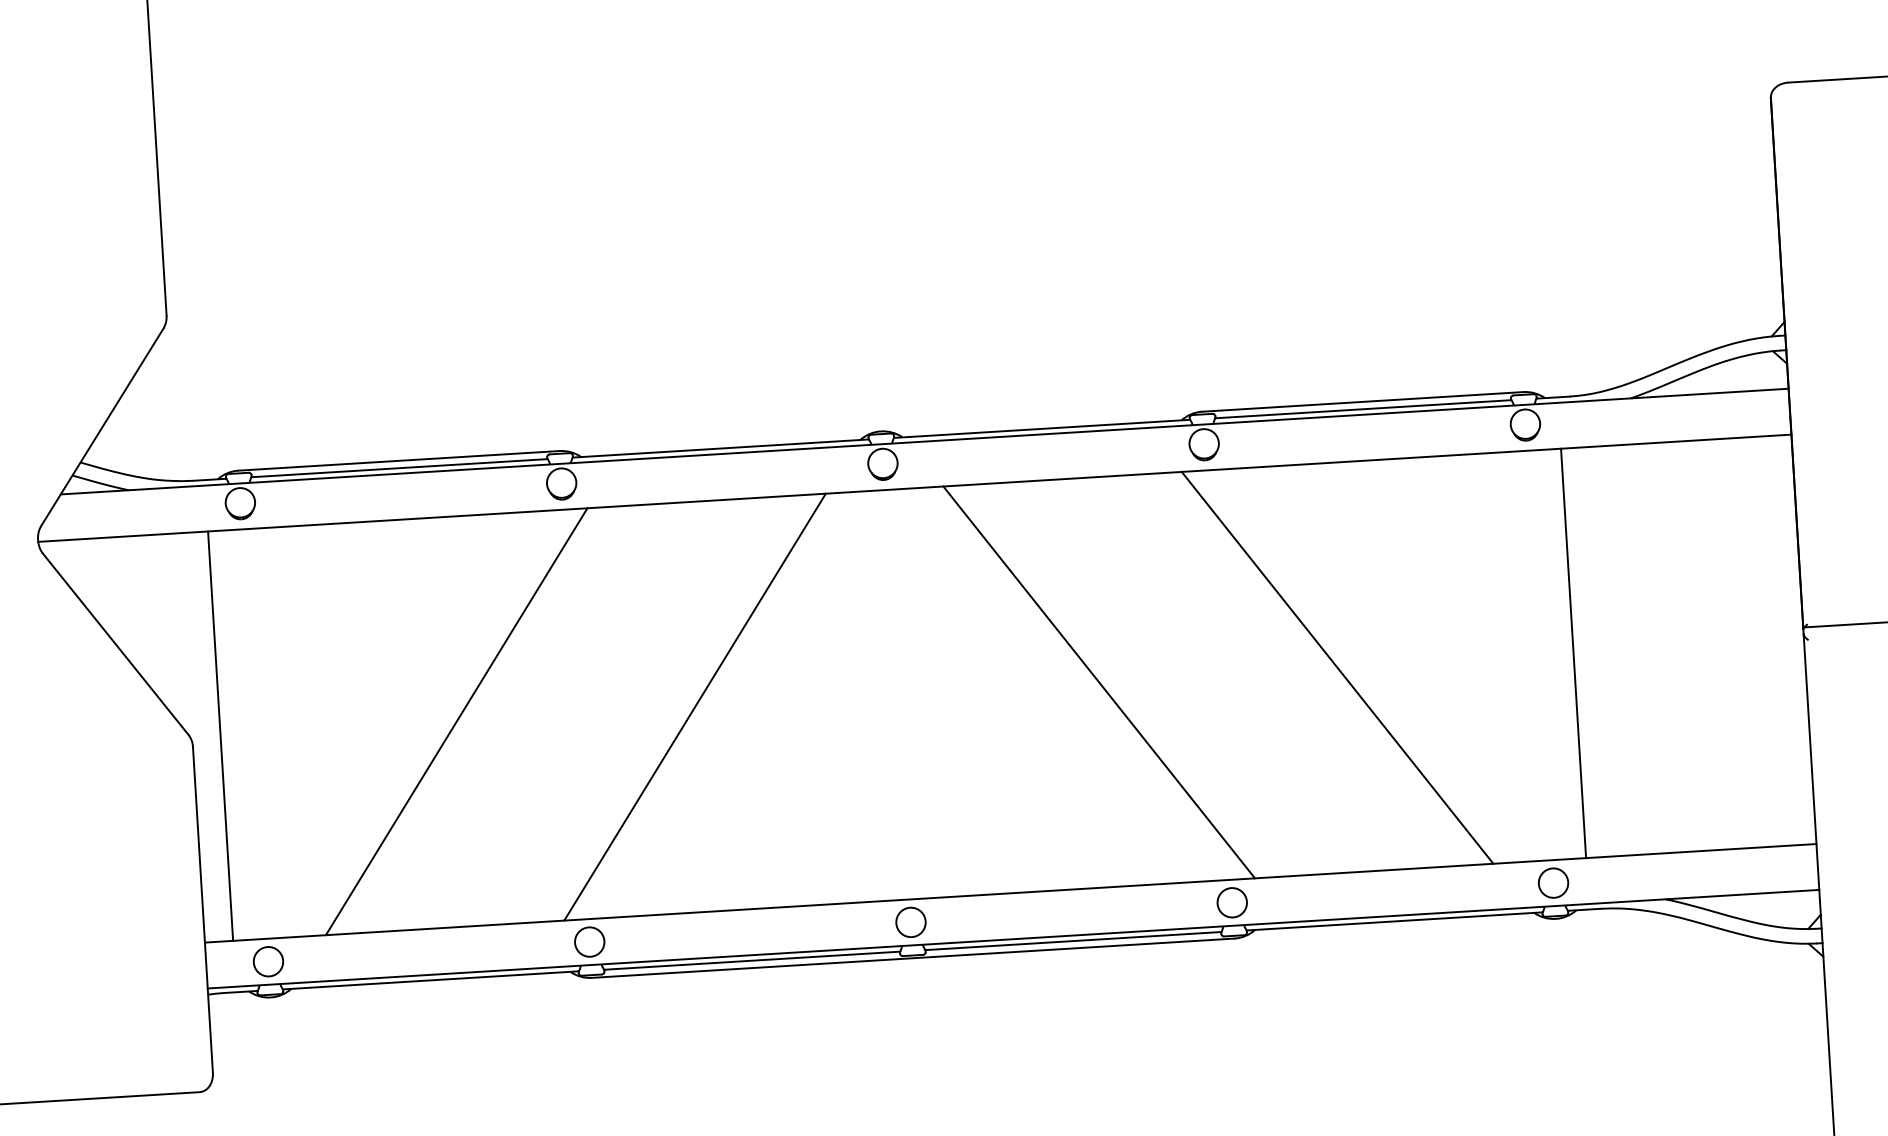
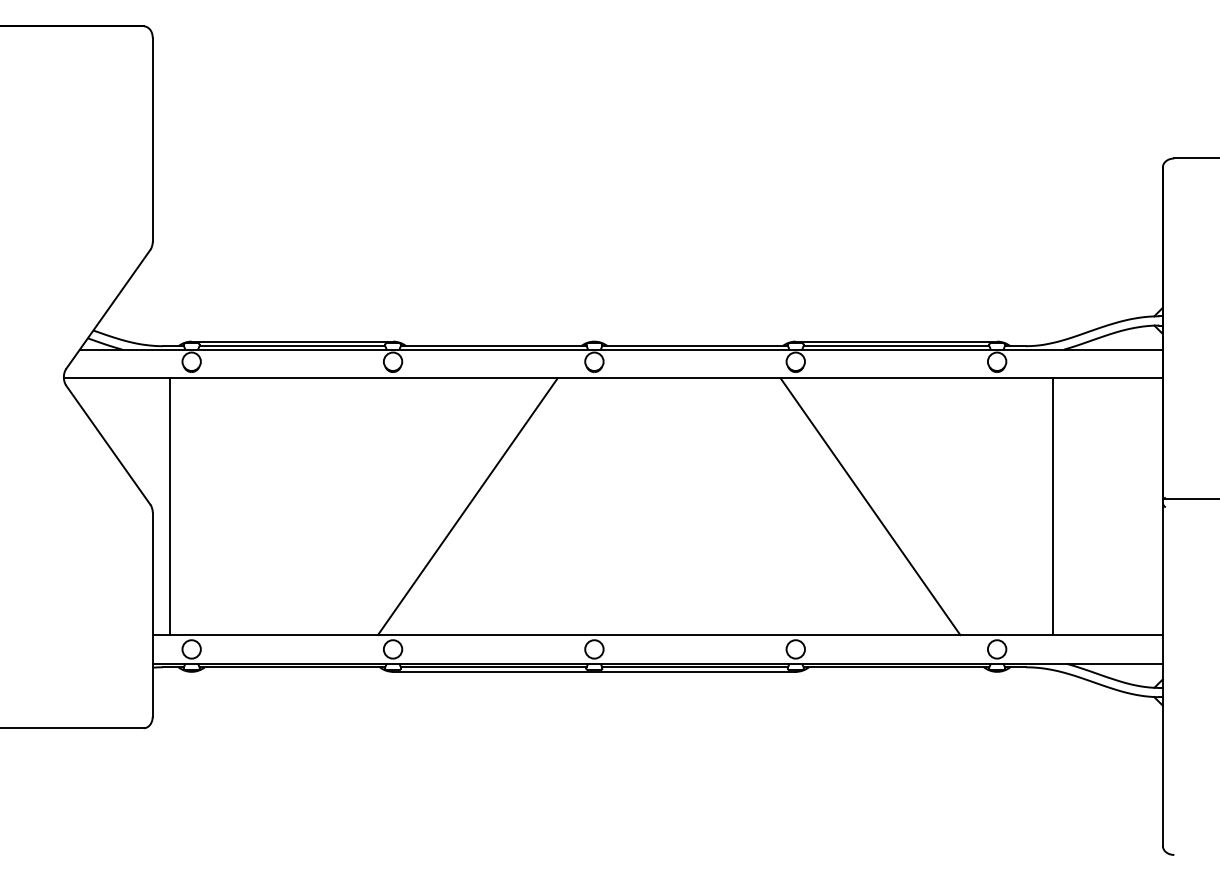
line: (1573, 653) -> (1053, 506), moved
line: (1098, 682) -> (720, 506), removed
line: (456, 721) -> (318, 506), removed

